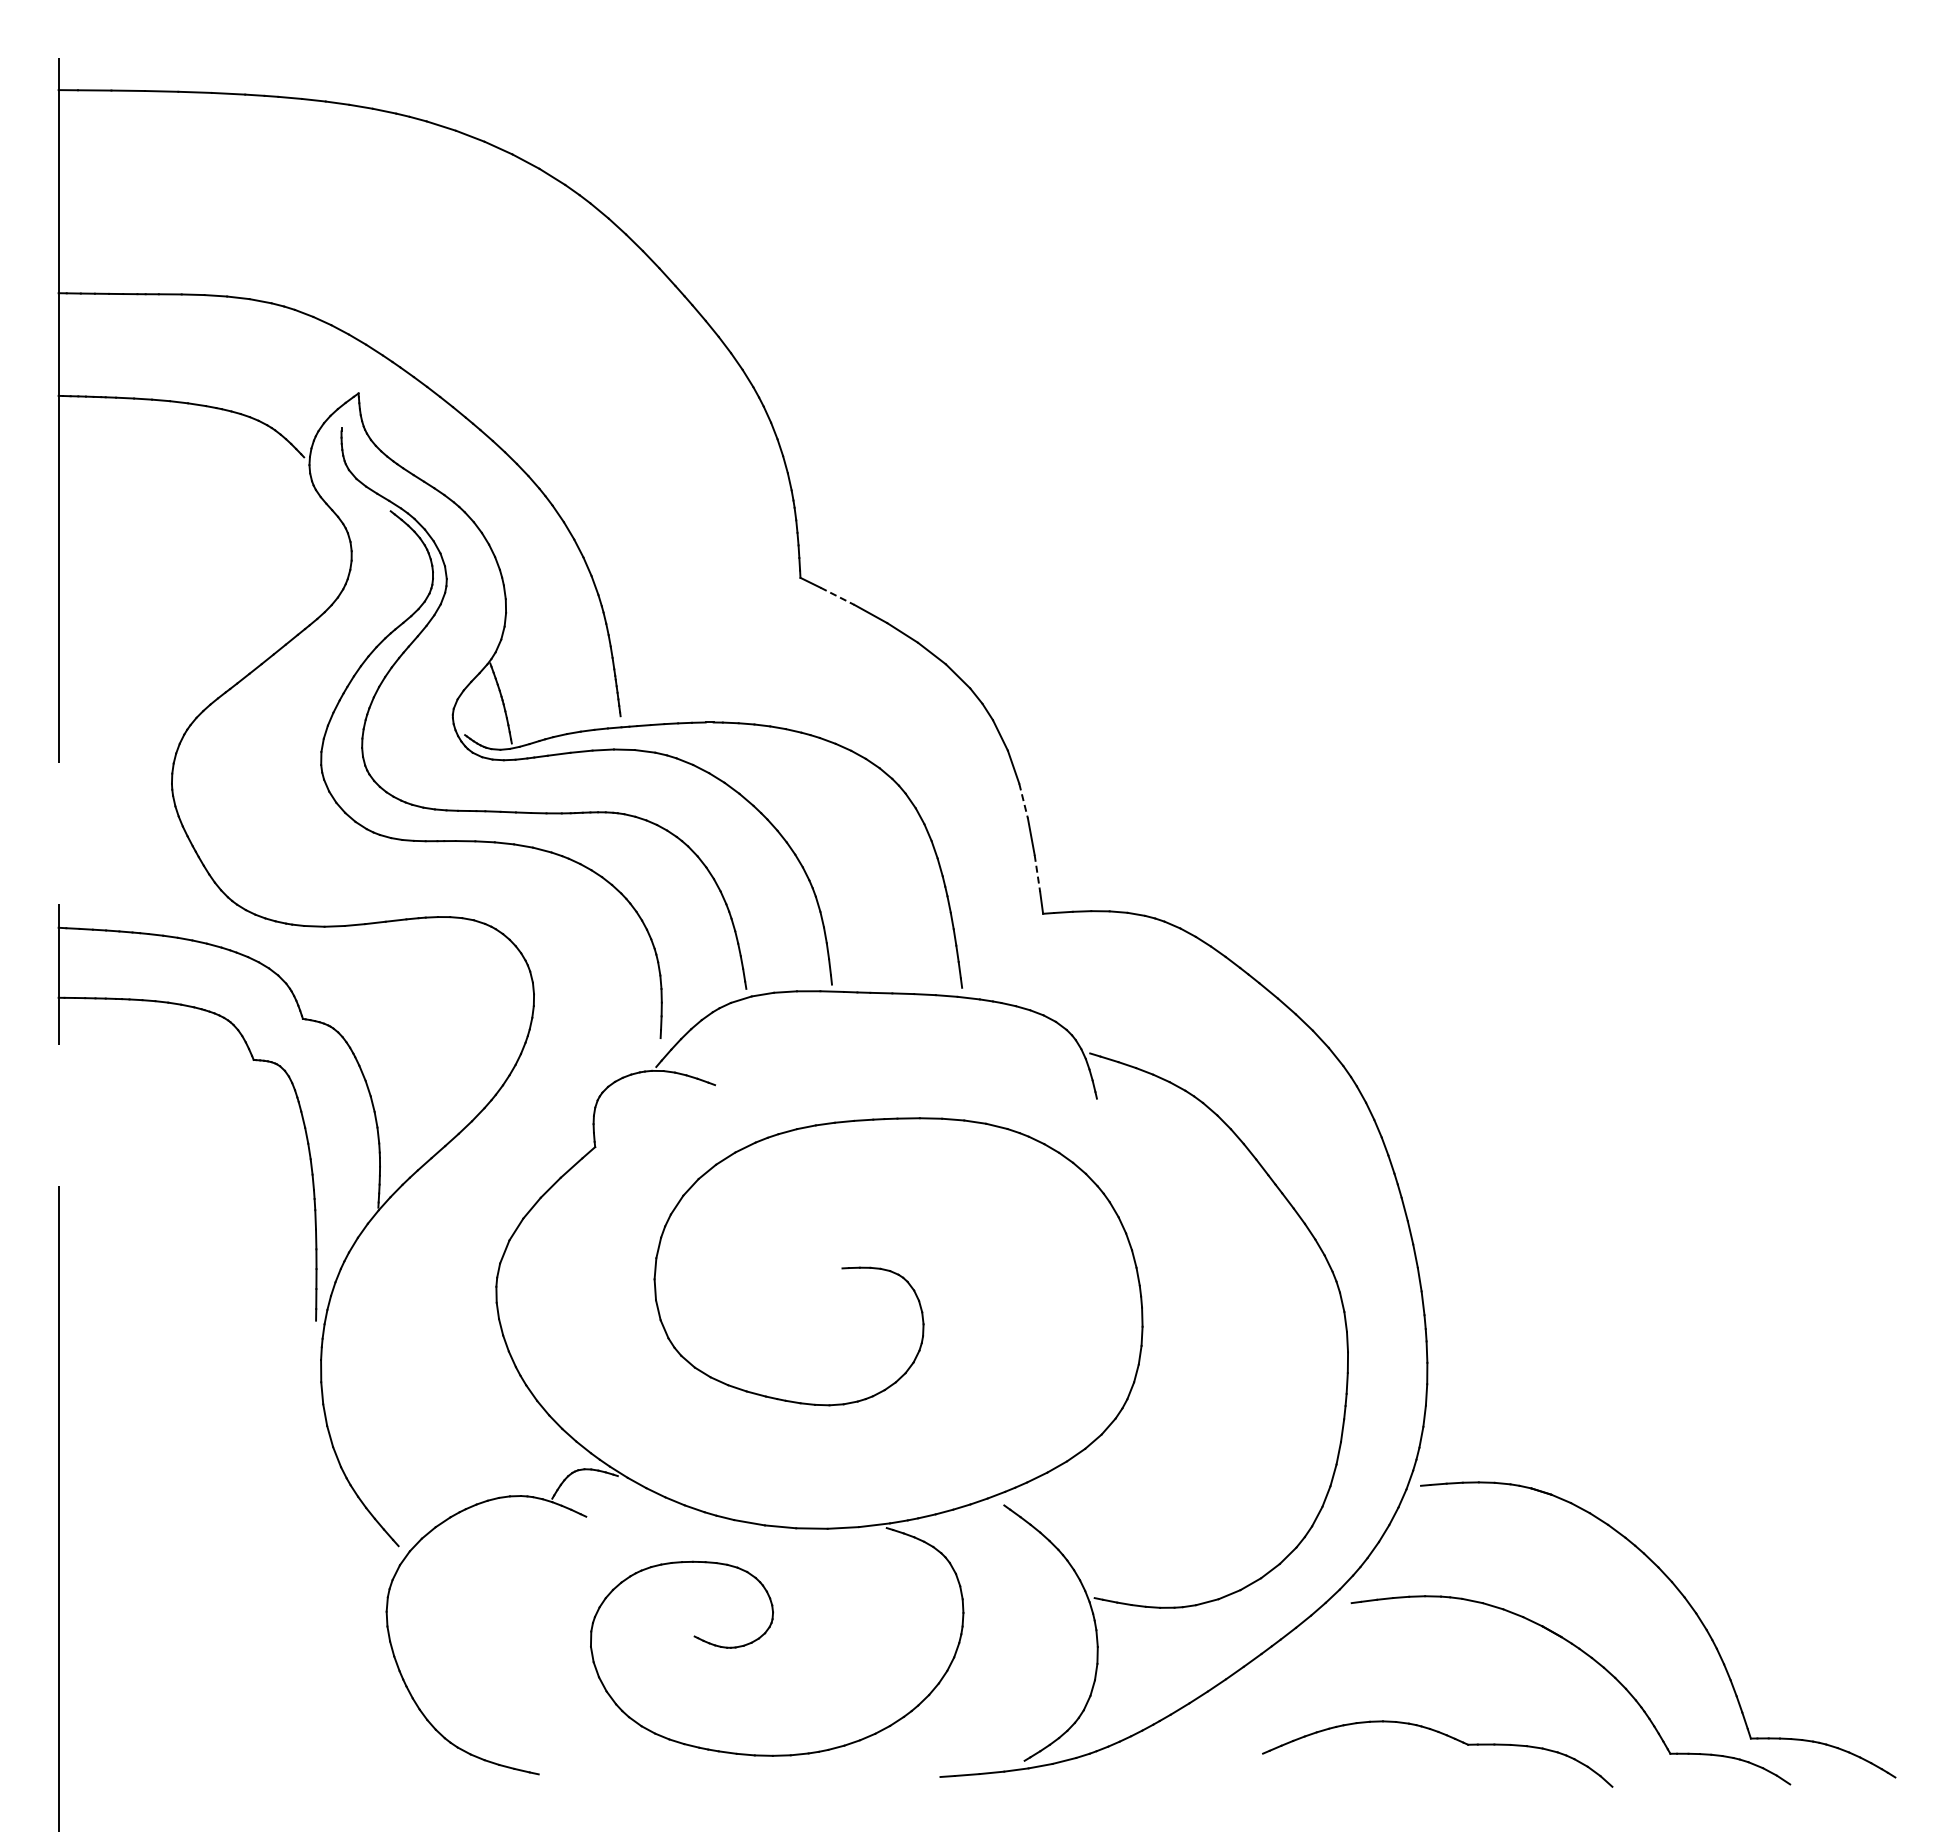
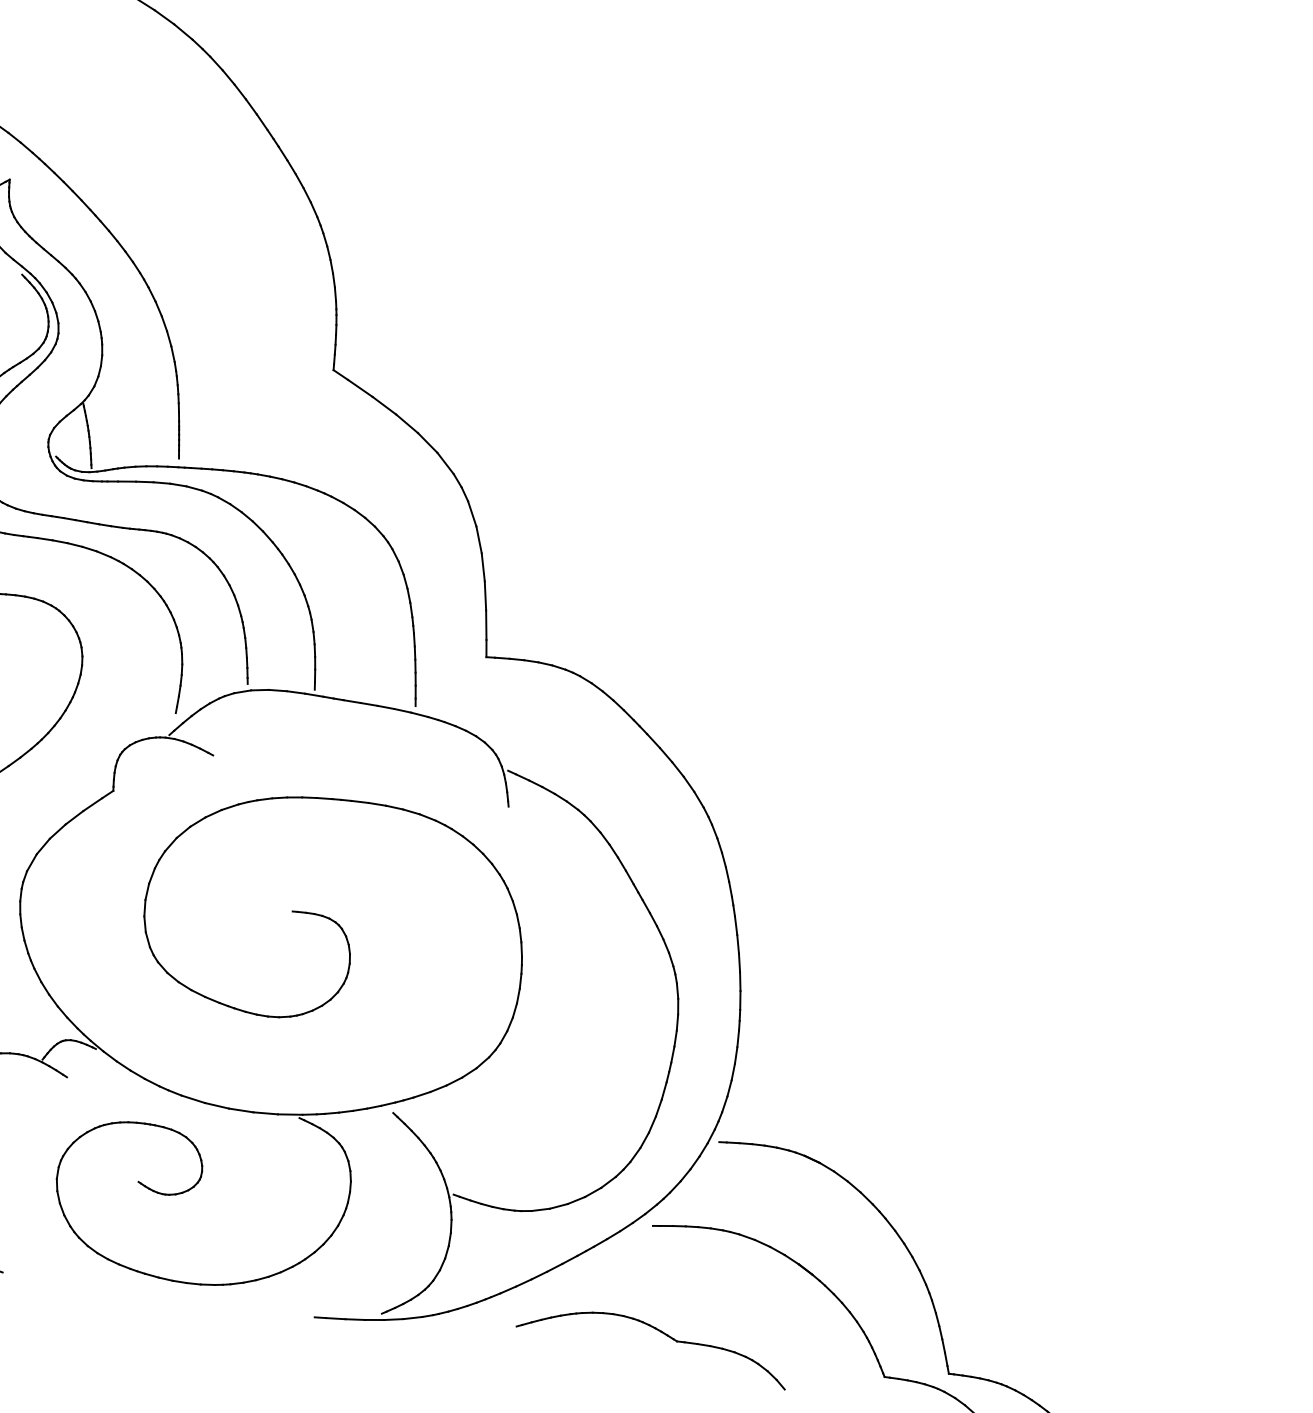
line: (837, 596) -> (360, 388), dashed -> solid
line: (1023, 801) -> (483, 567), dashed -> solid
line: (1037, 873) -> (486, 625), dashed -> solid
part: (1446, 1736) -> (661, 1332), moved

